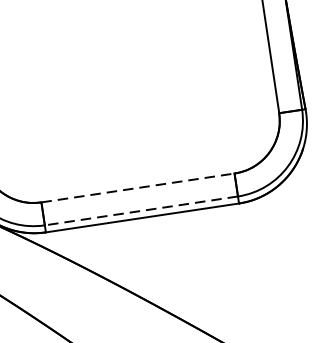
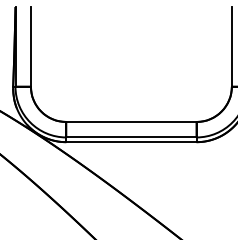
line: (138, 187) -> (131, 121), dashed -> solid
line: (140, 211) -> (130, 137), dashed -> solid

